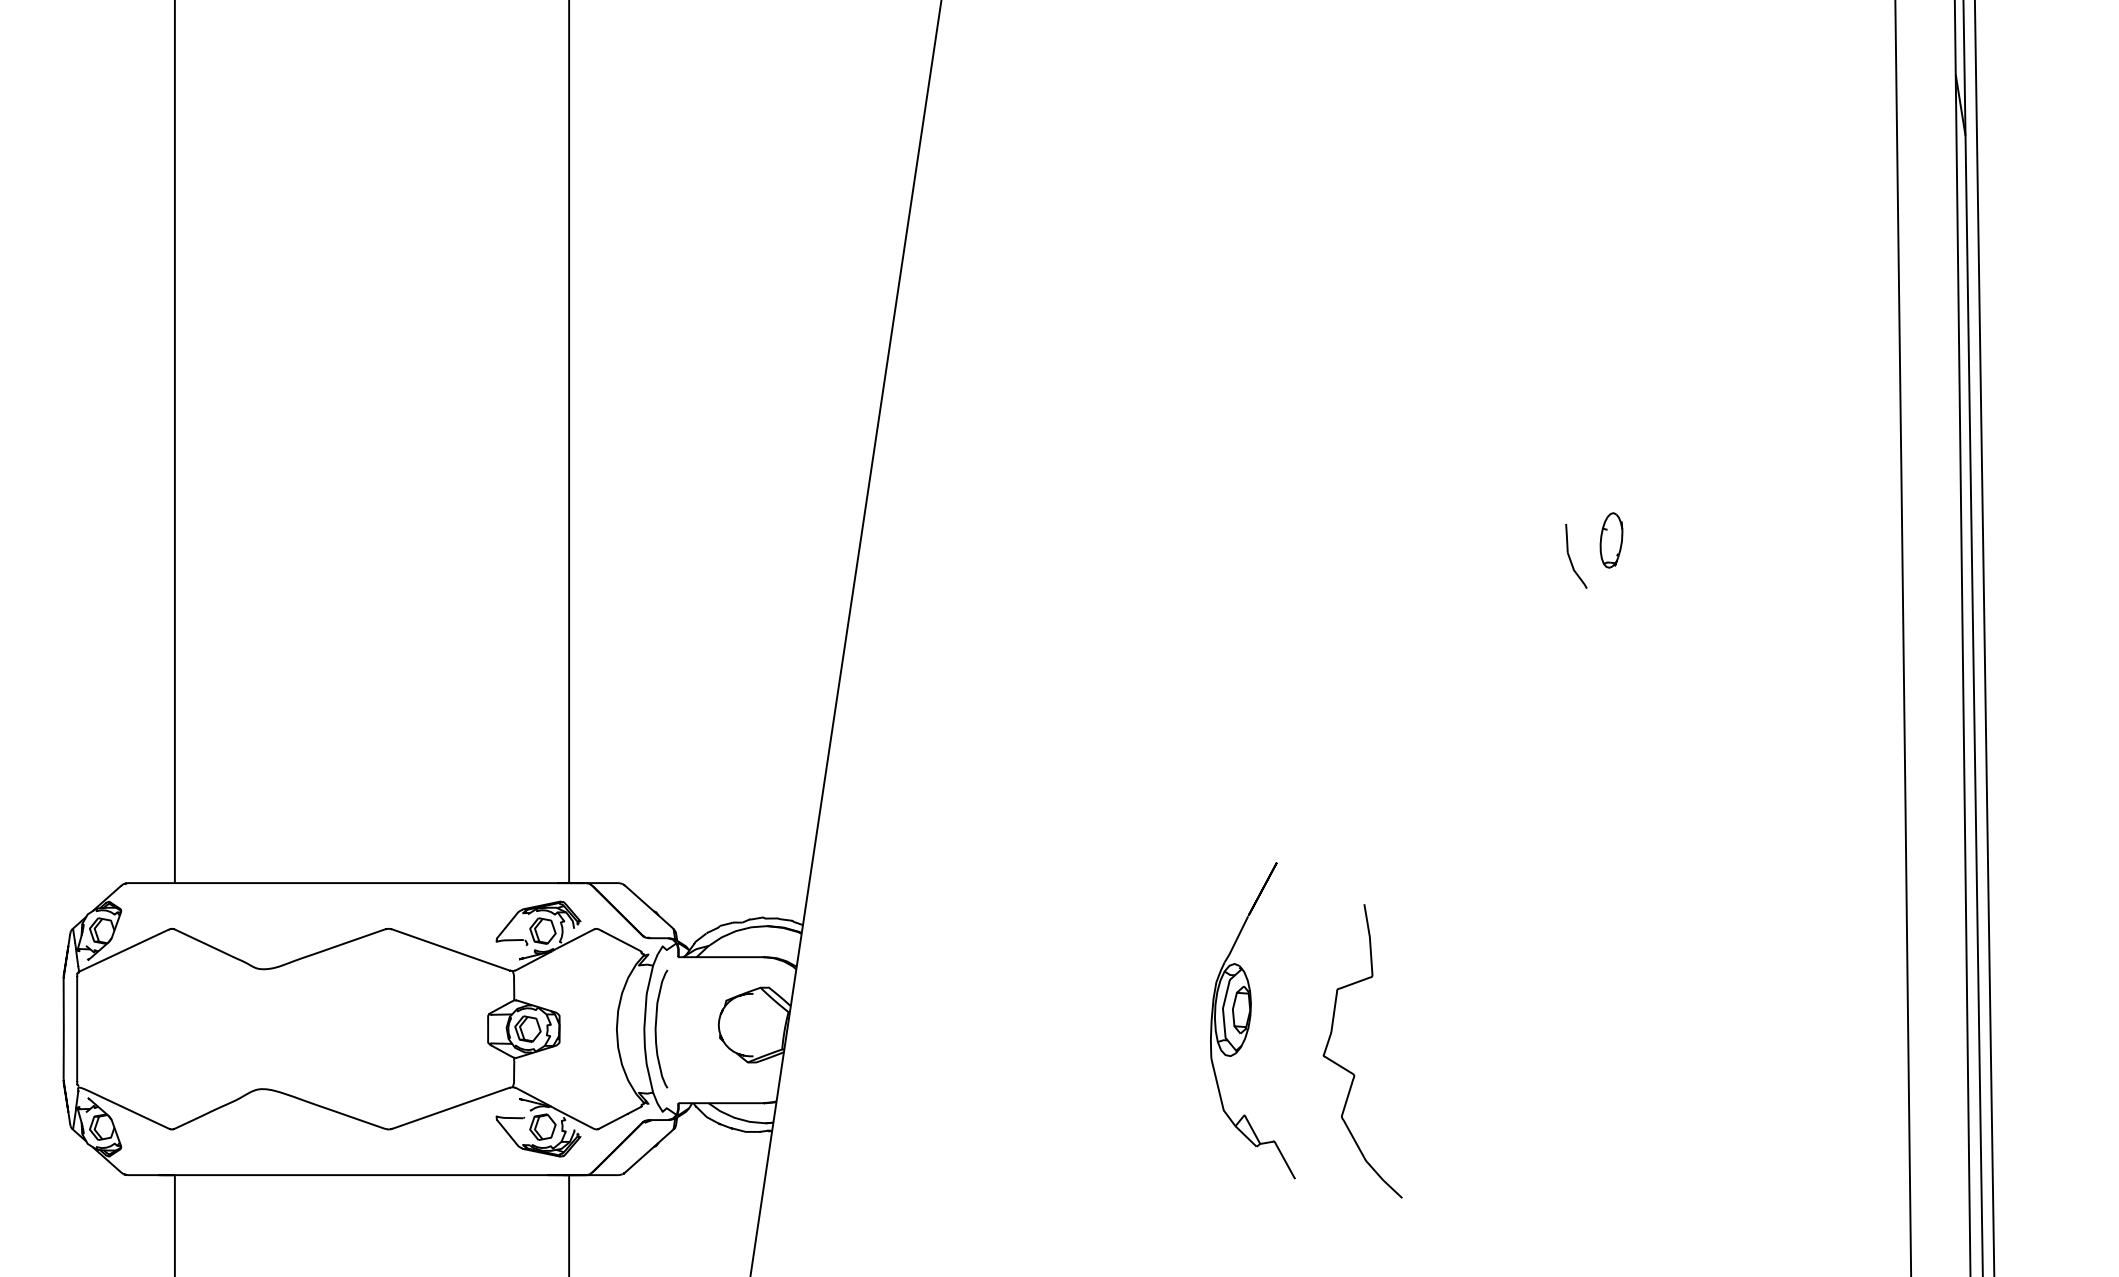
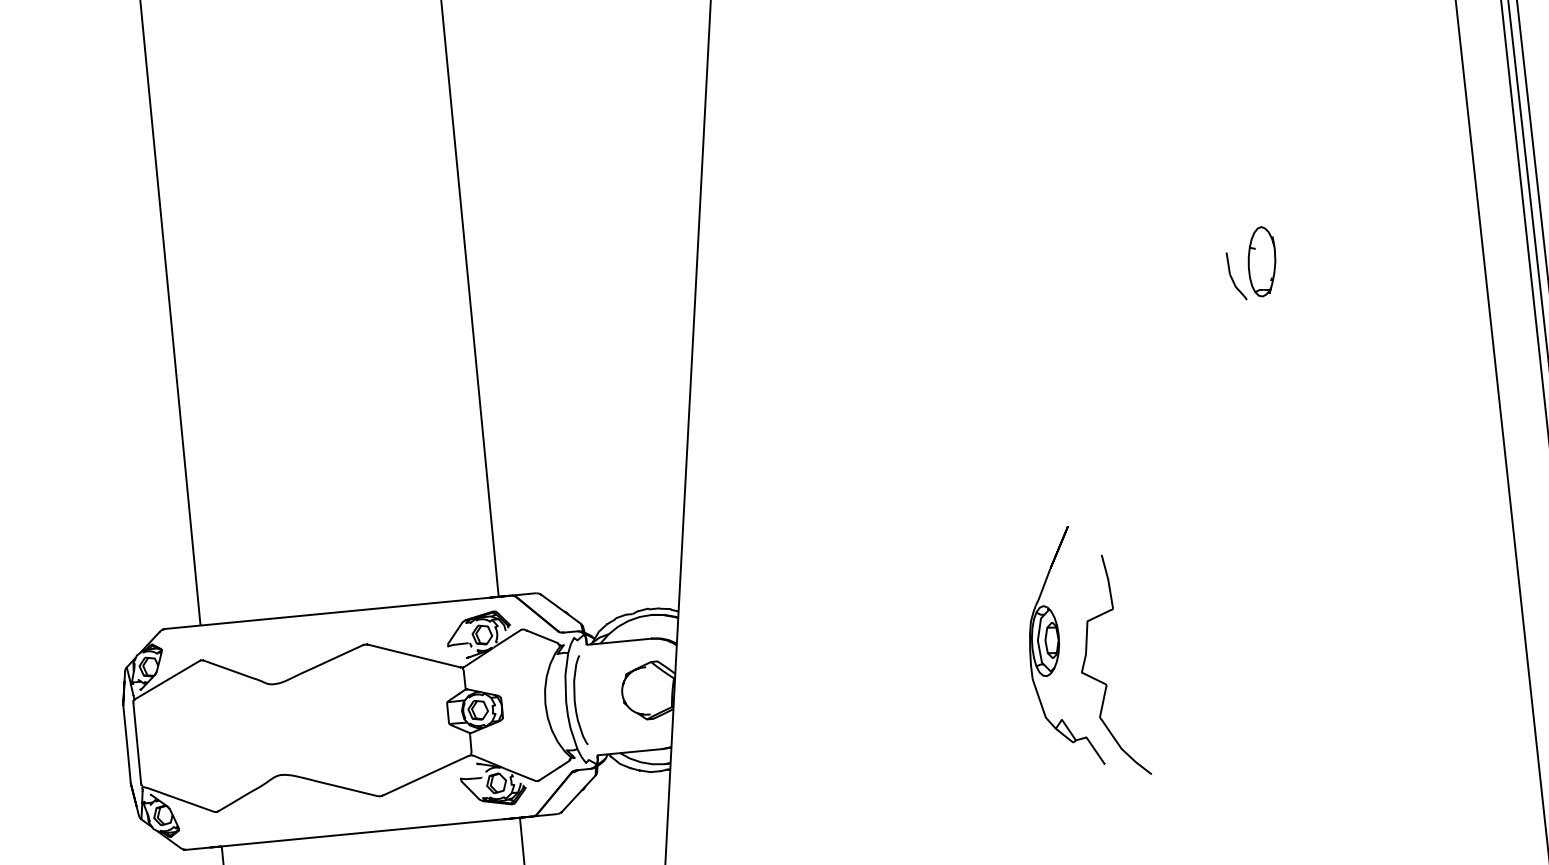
part: (1611, 540) -> (1262, 261), size x1.67
part: (1252, 1020) -> (1061, 647), moved

